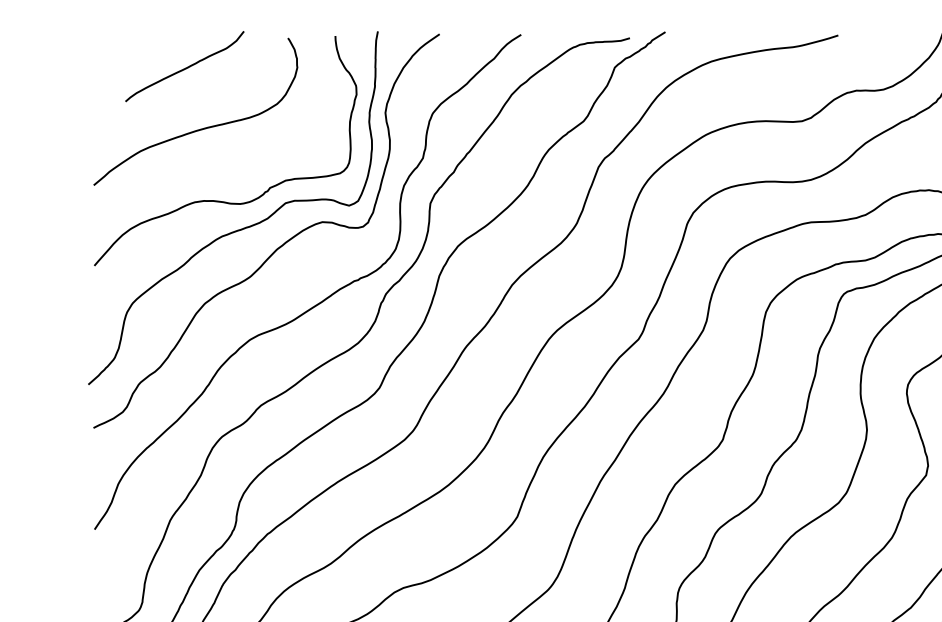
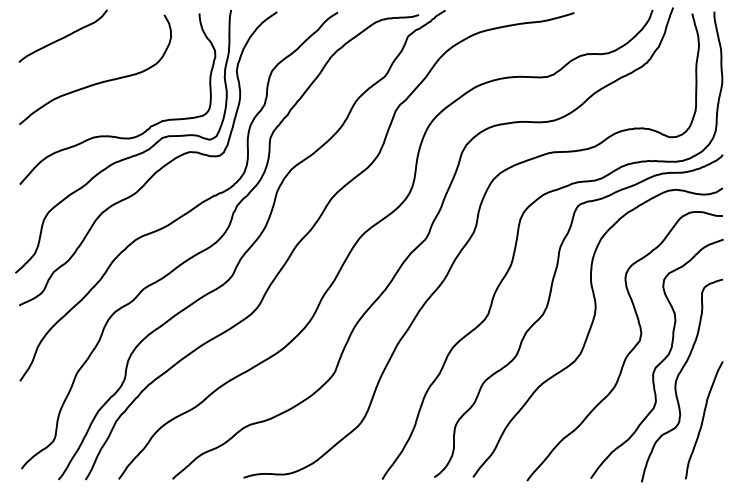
curve: (185, 67) -> (63, 36), moved

